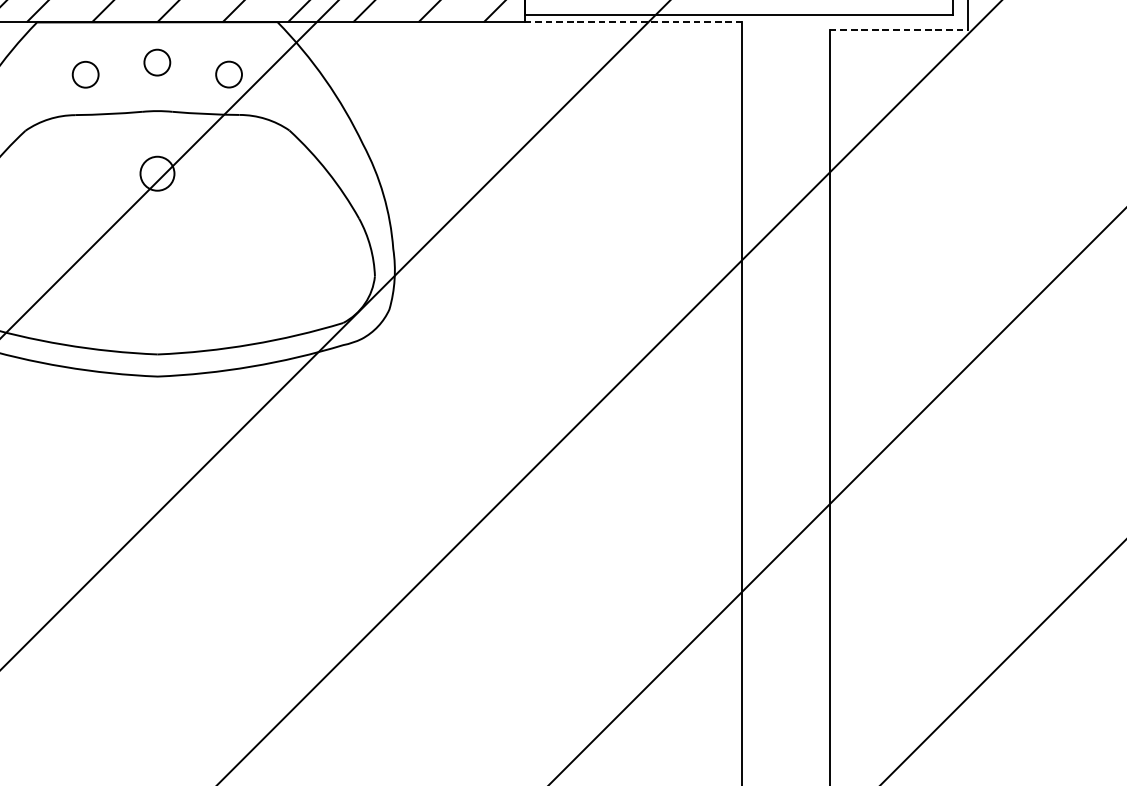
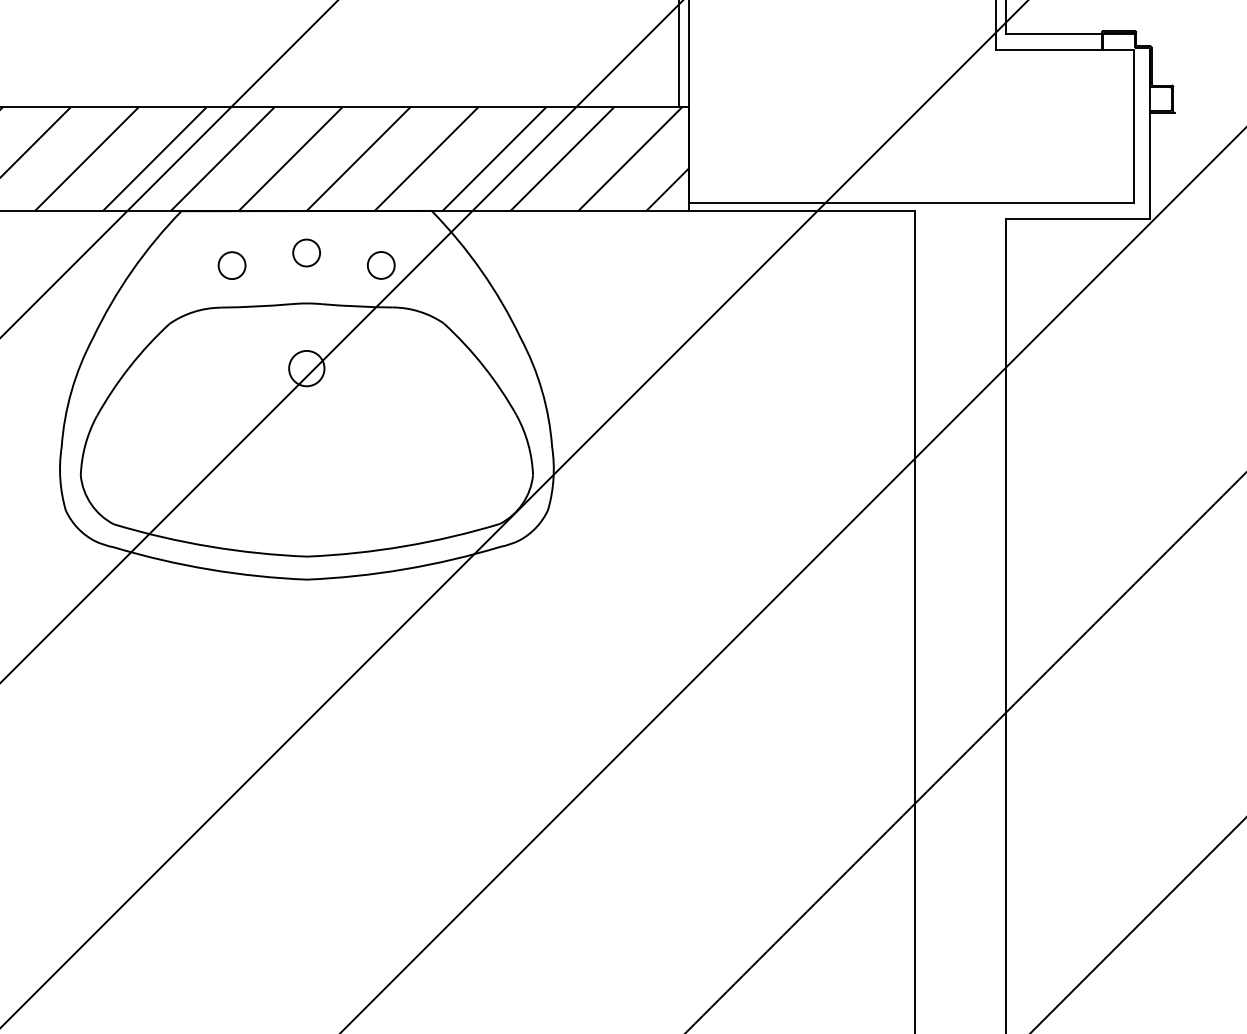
line: (633, 22) -> (802, 211), dashed -> solid
line: (898, 29) -> (1077, 218), dashed -> solid

